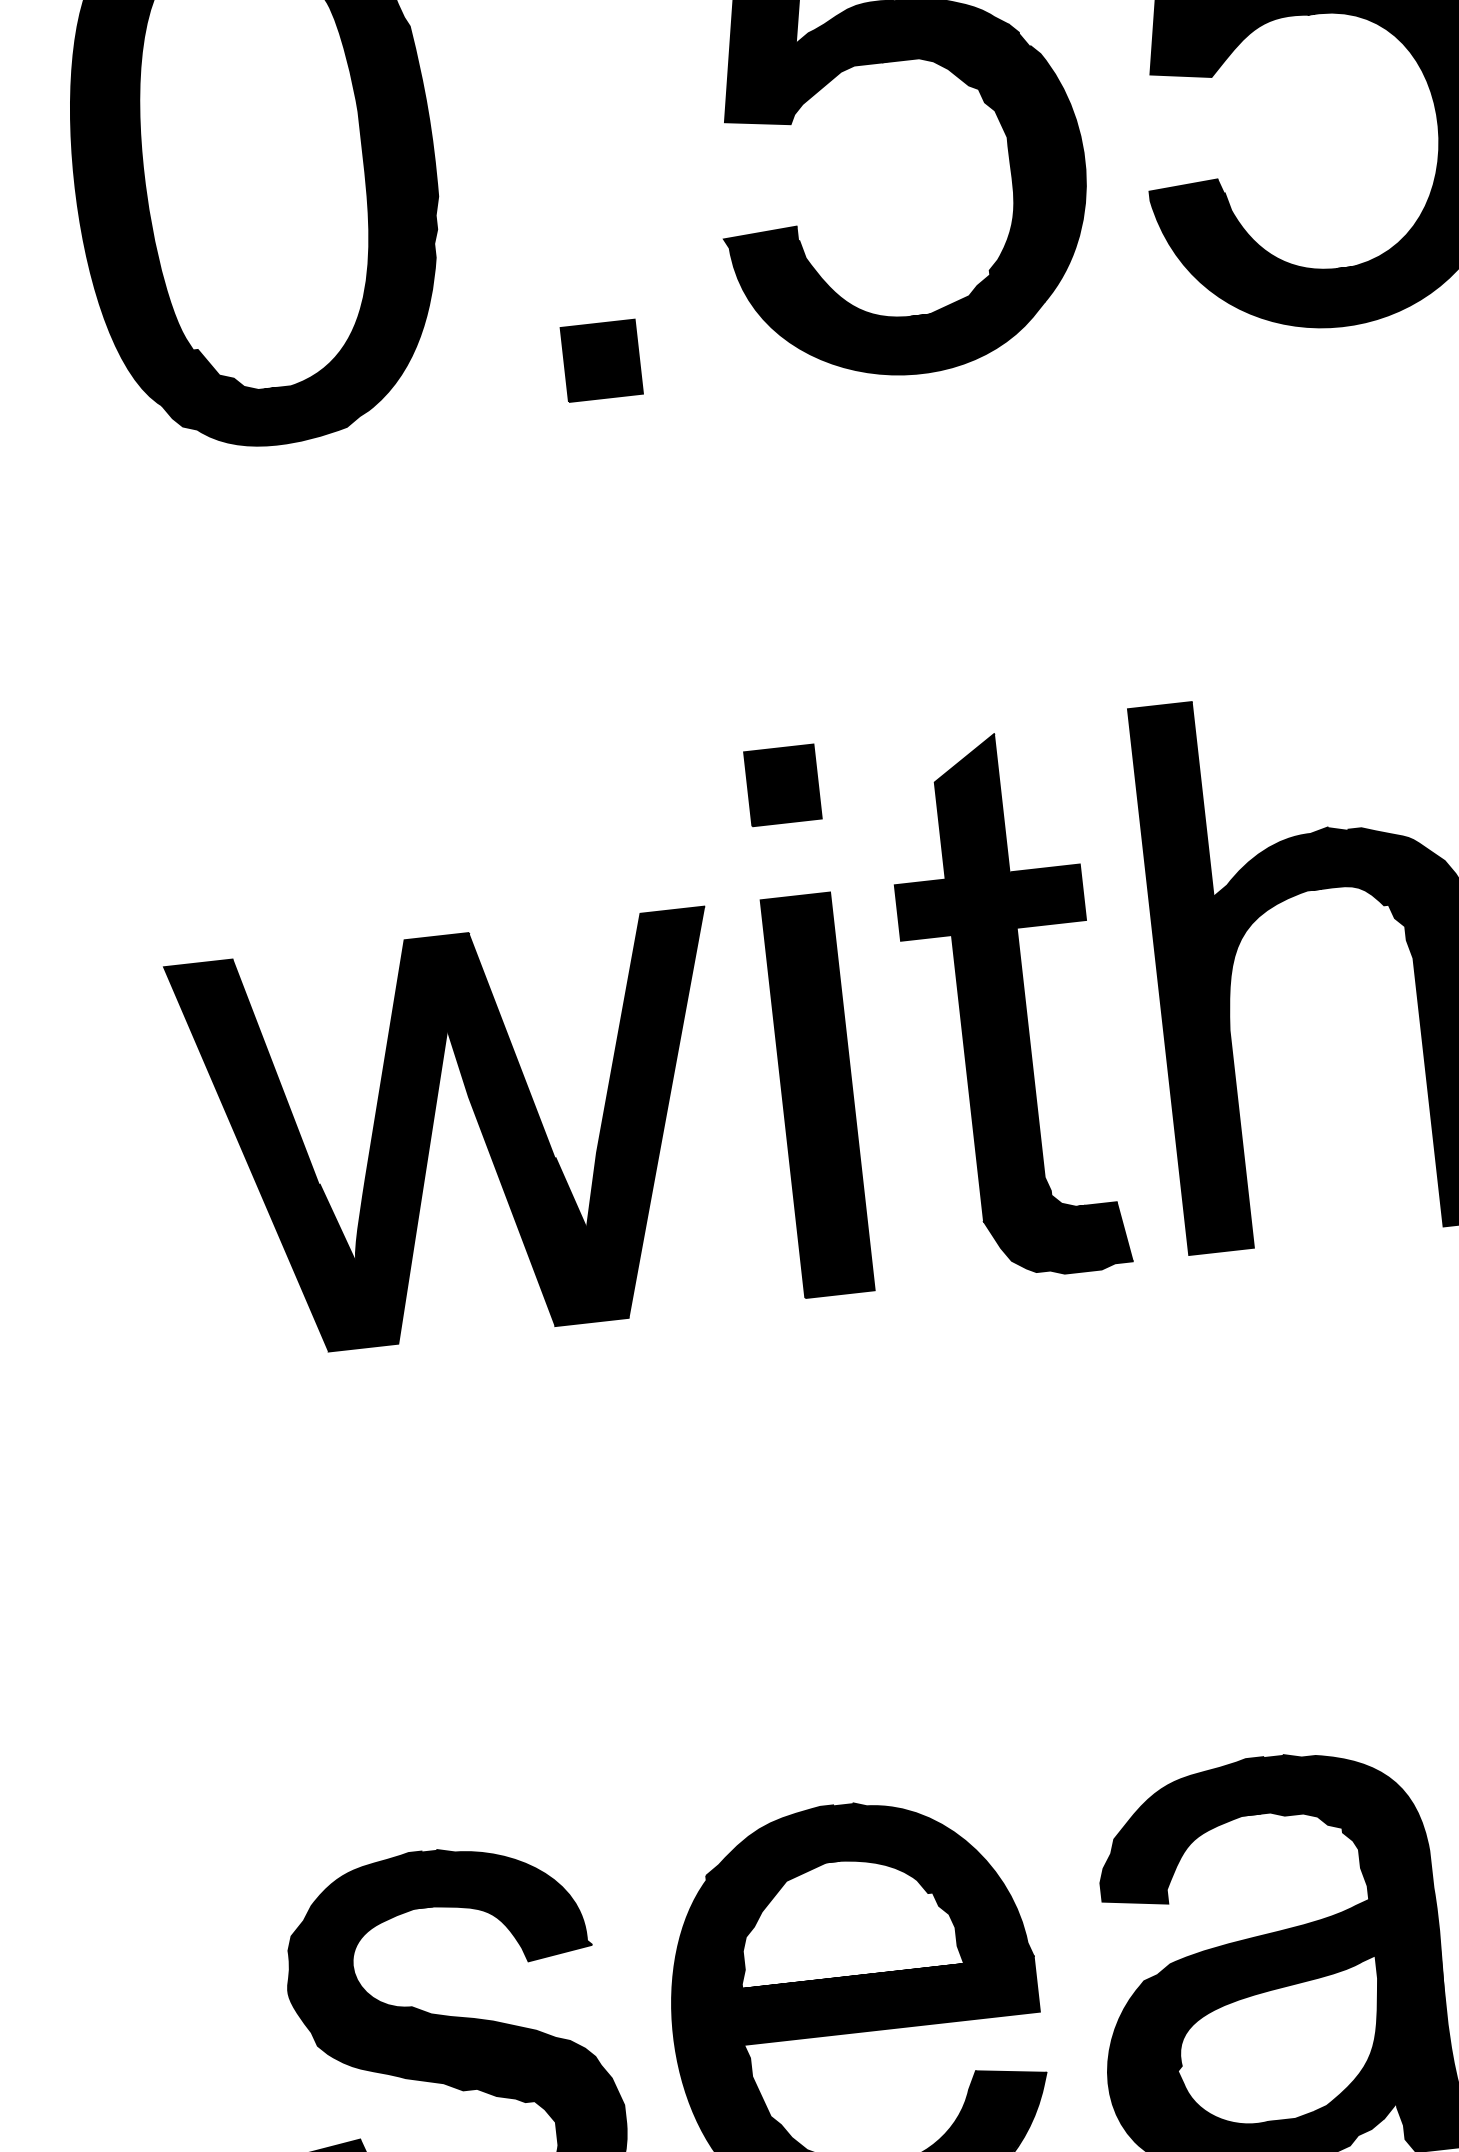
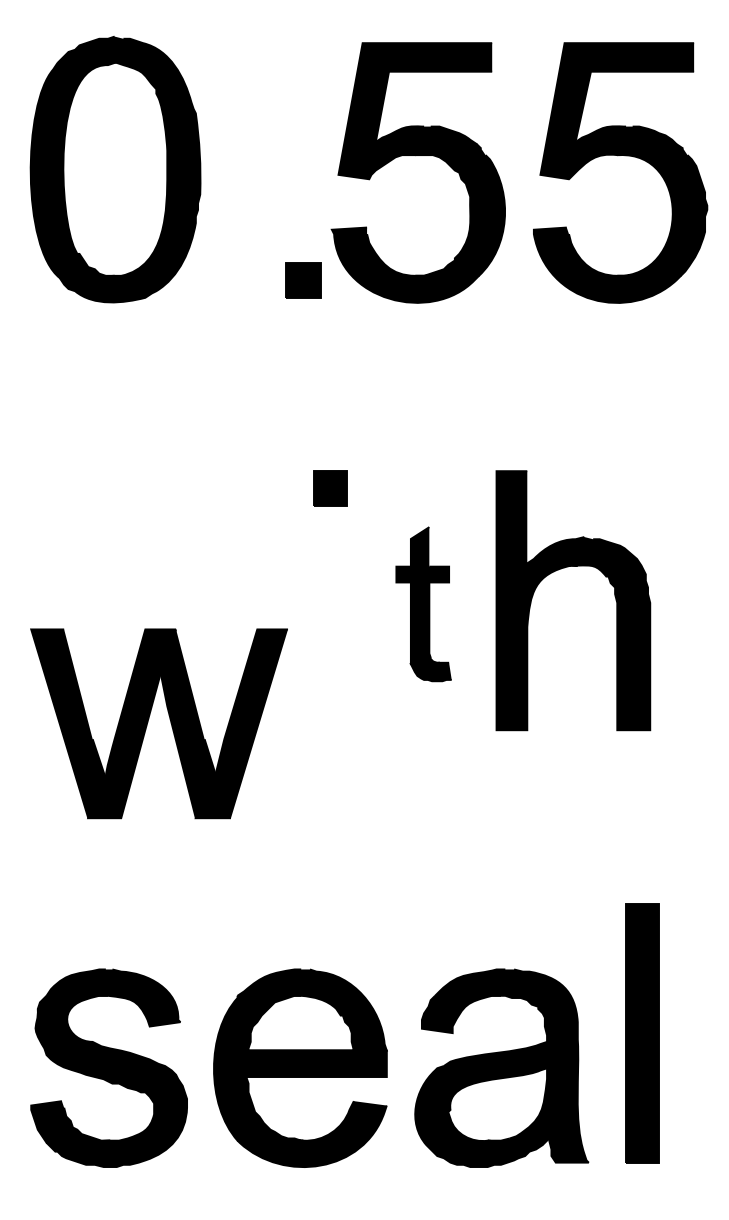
part: (602, 361) -> (303, 280), moved
part: (1005, 1007) -> (423, 604), size x0.6
part: (816, 1094) -> (330, 635), removed
part: (434, 1129) -> (149, 719), moved

